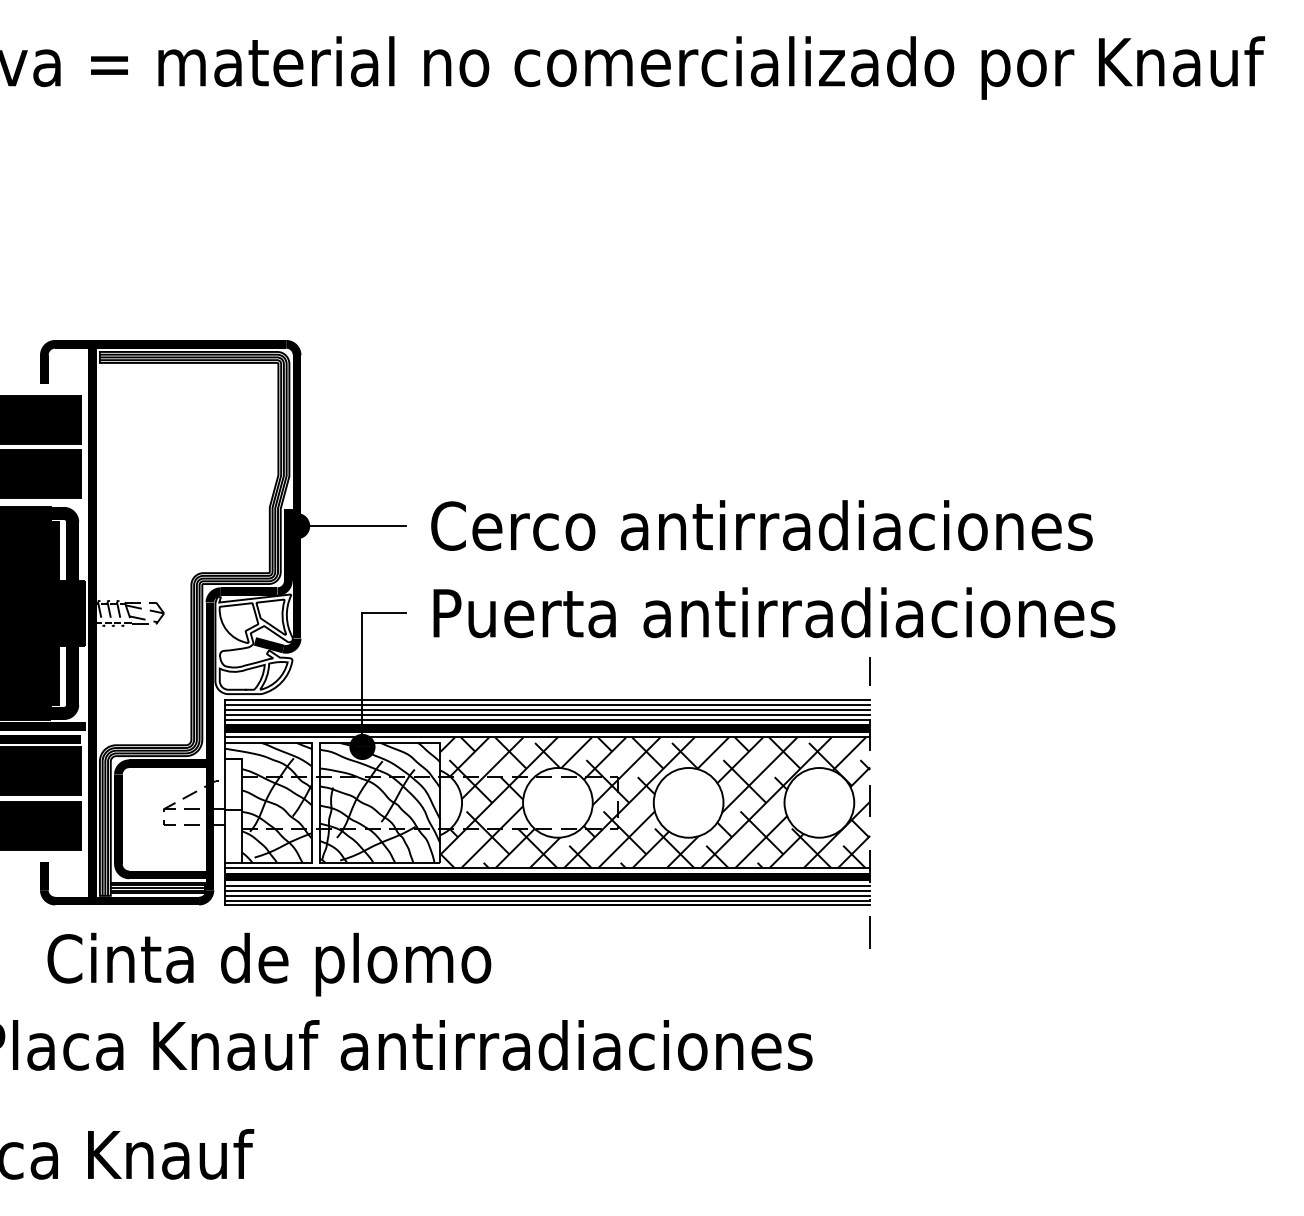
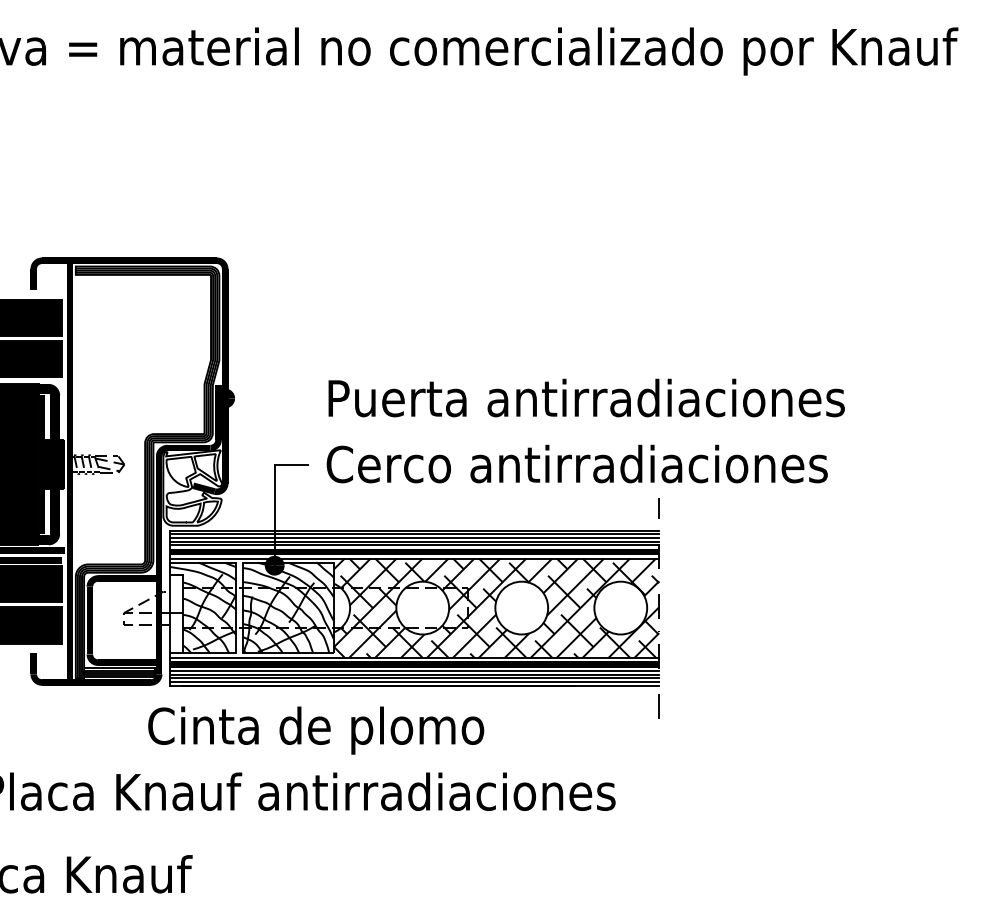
text: (772, 524) -> (585, 397), Cerco antirradiaciones -> Puerta antirradiaciones
line: (351, 526) -> (266, 398), removed
text: (772, 611) -> (585, 463), Puerta antirradiaciones -> Cerco antirradiaciones
text: (269, 964) -> (316, 730), moved

